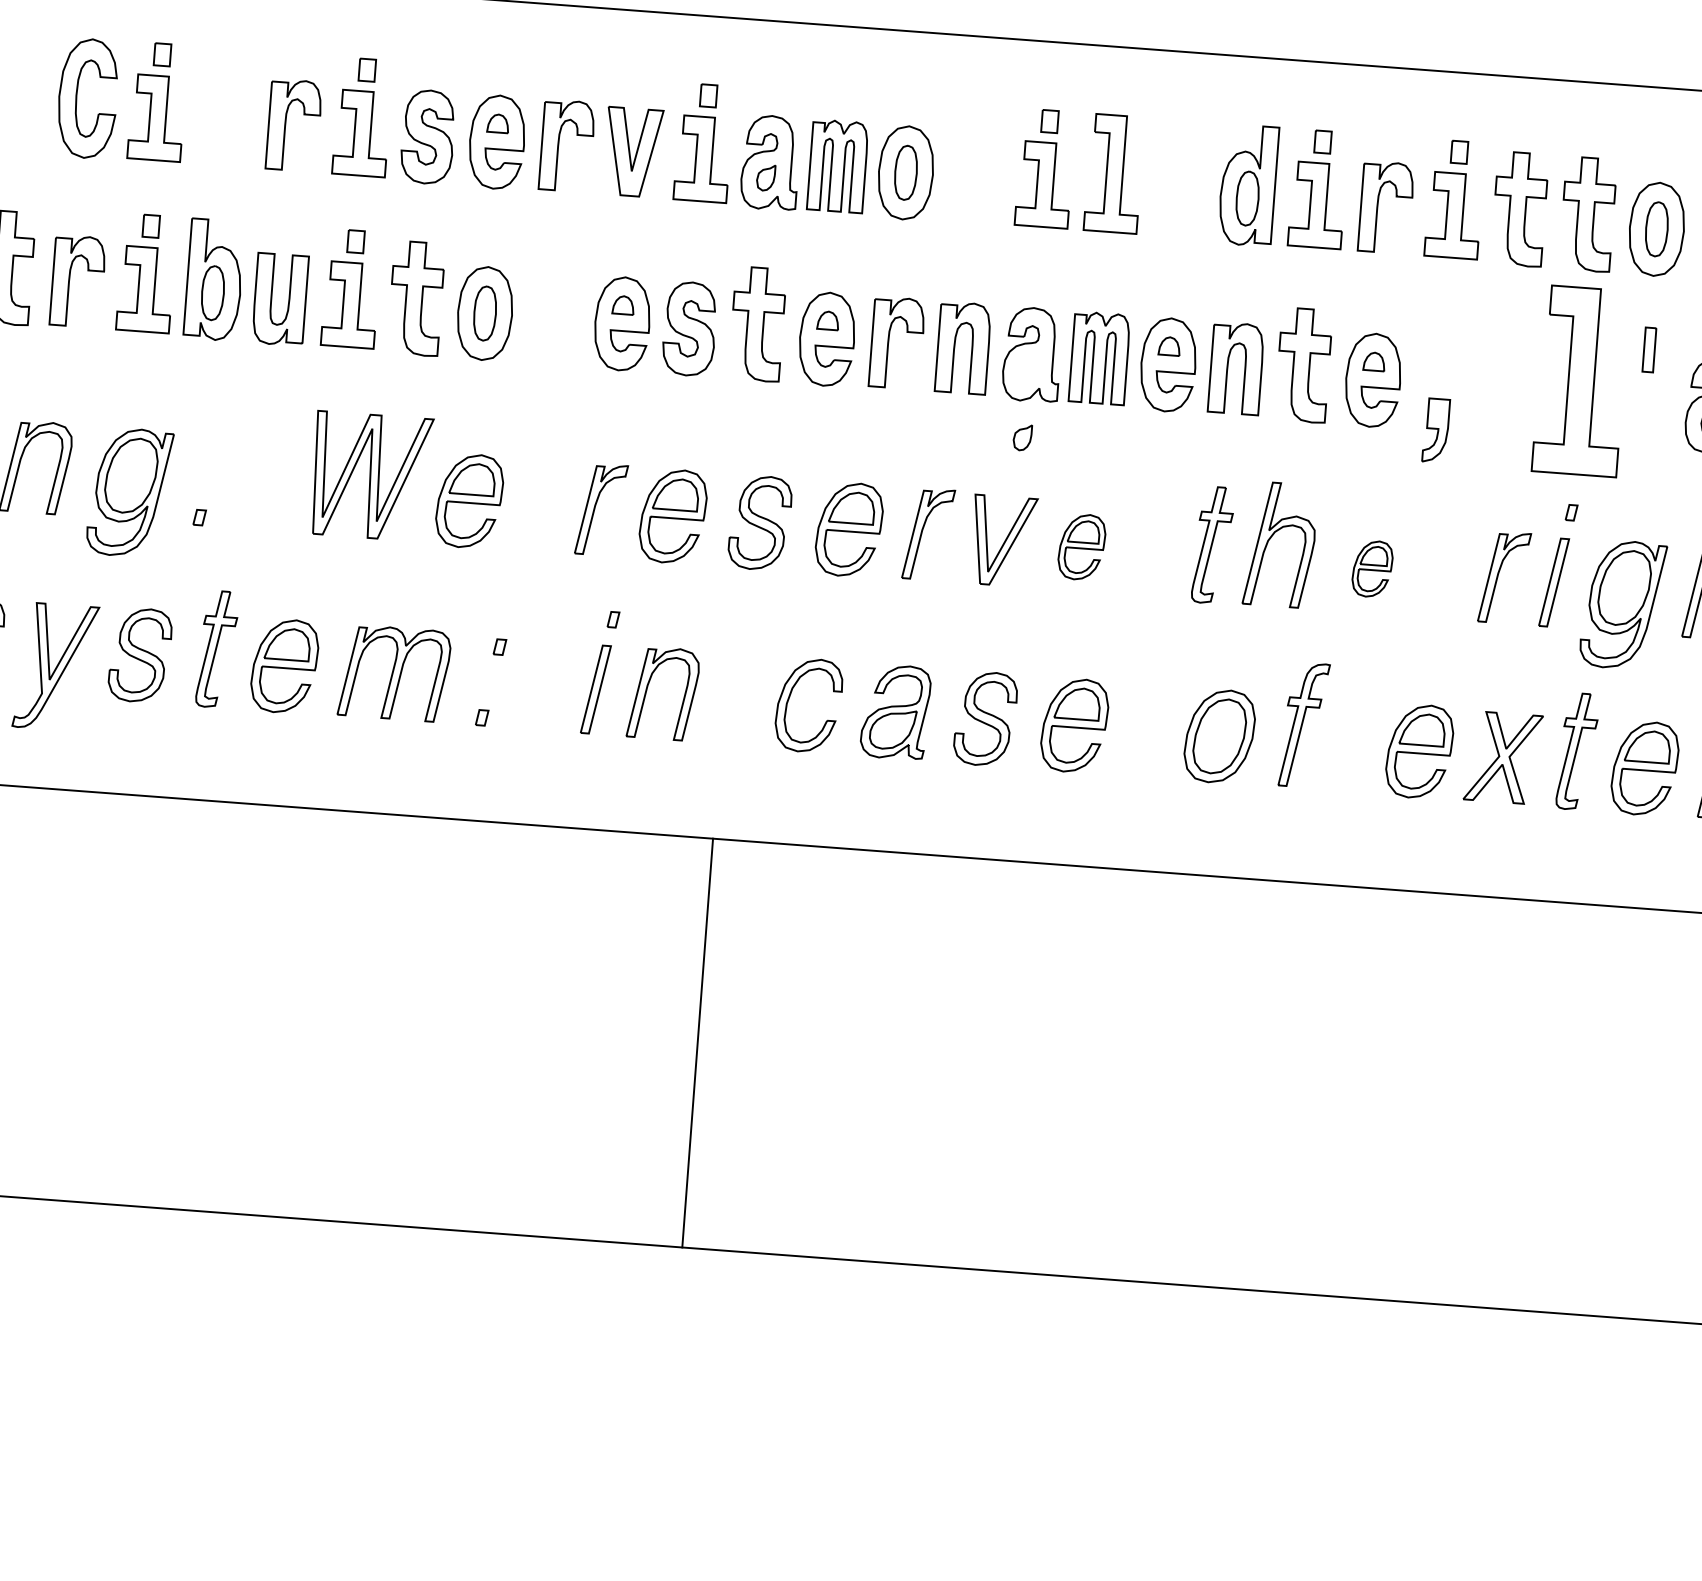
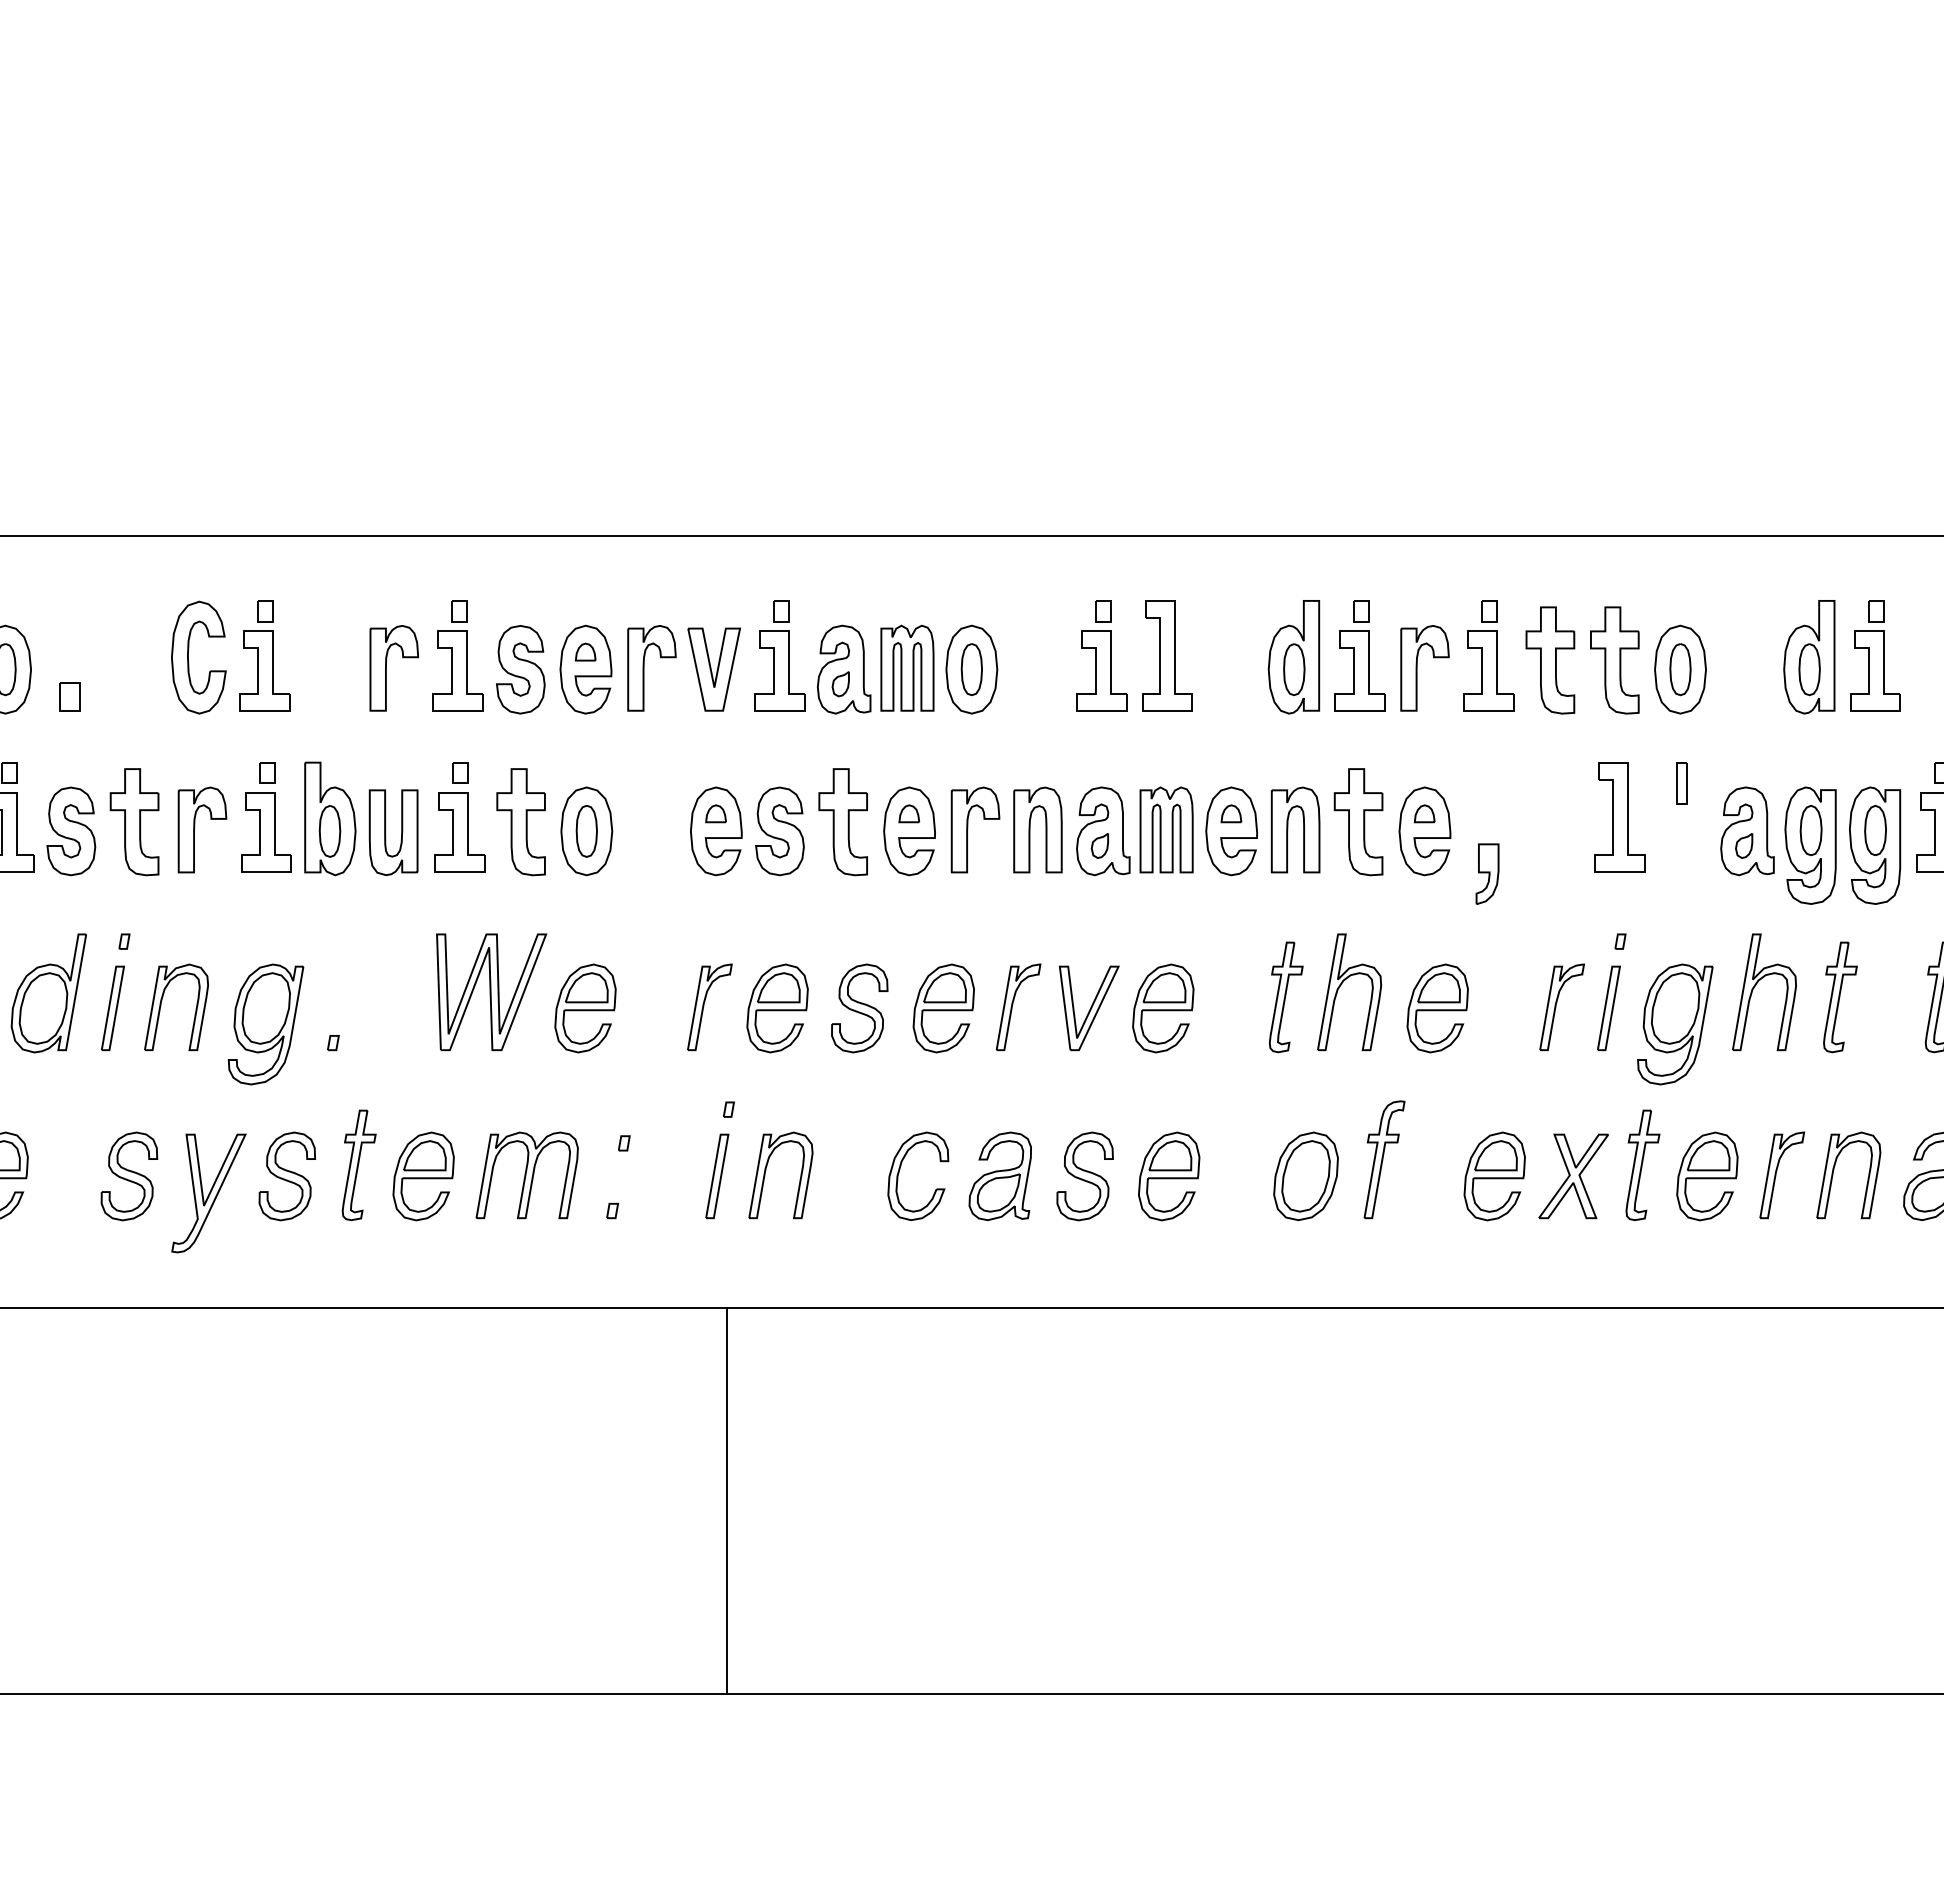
part: (1580, 381) -> (1619, 817), size x0.62
part: (1022, 437) -> (1099, 845), moved
part: (1082, 547) -> (1163, 1008), size x1.43
part: (1372, 569) -> (1437, 1008), size x1.67
line: (697, 1042) -> (726, 1500), moved

